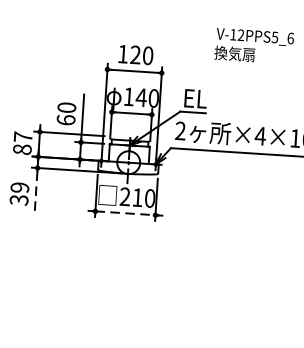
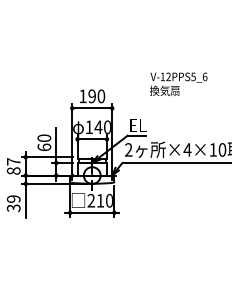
text: (134, 55) -> (91, 96), 120 -> 190
line: (35, 193) -> (25, 202), dashed -> solid
line: (125, 212) -> (92, 212), dashed -> solid

